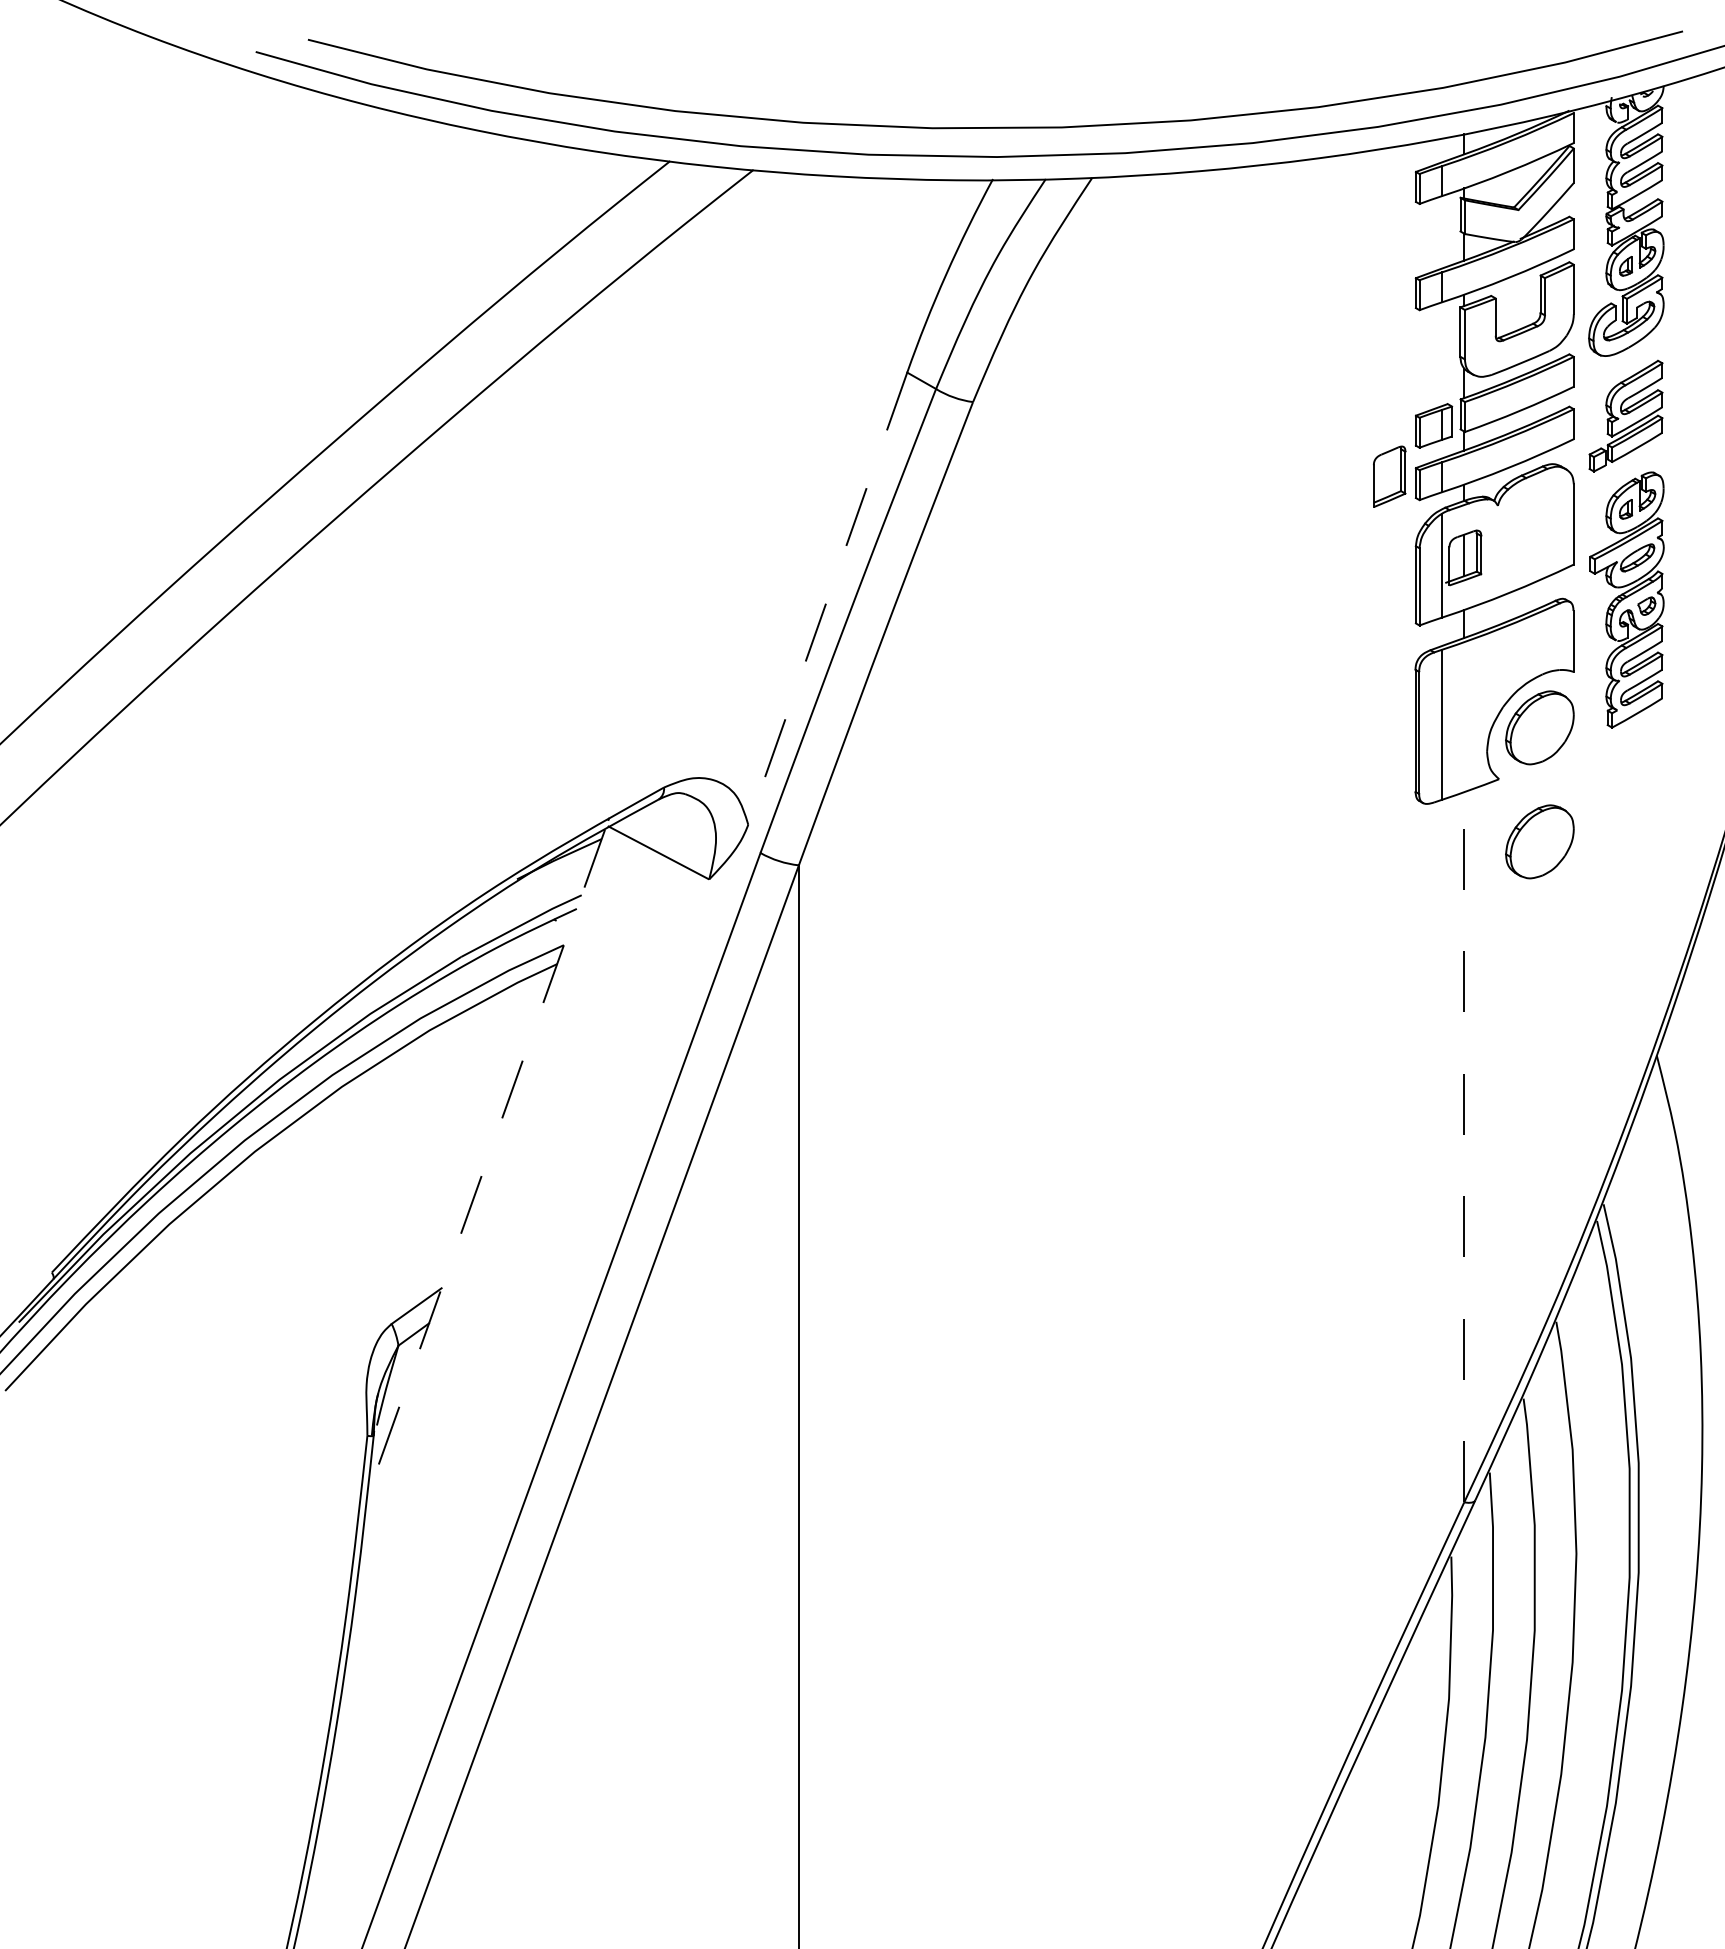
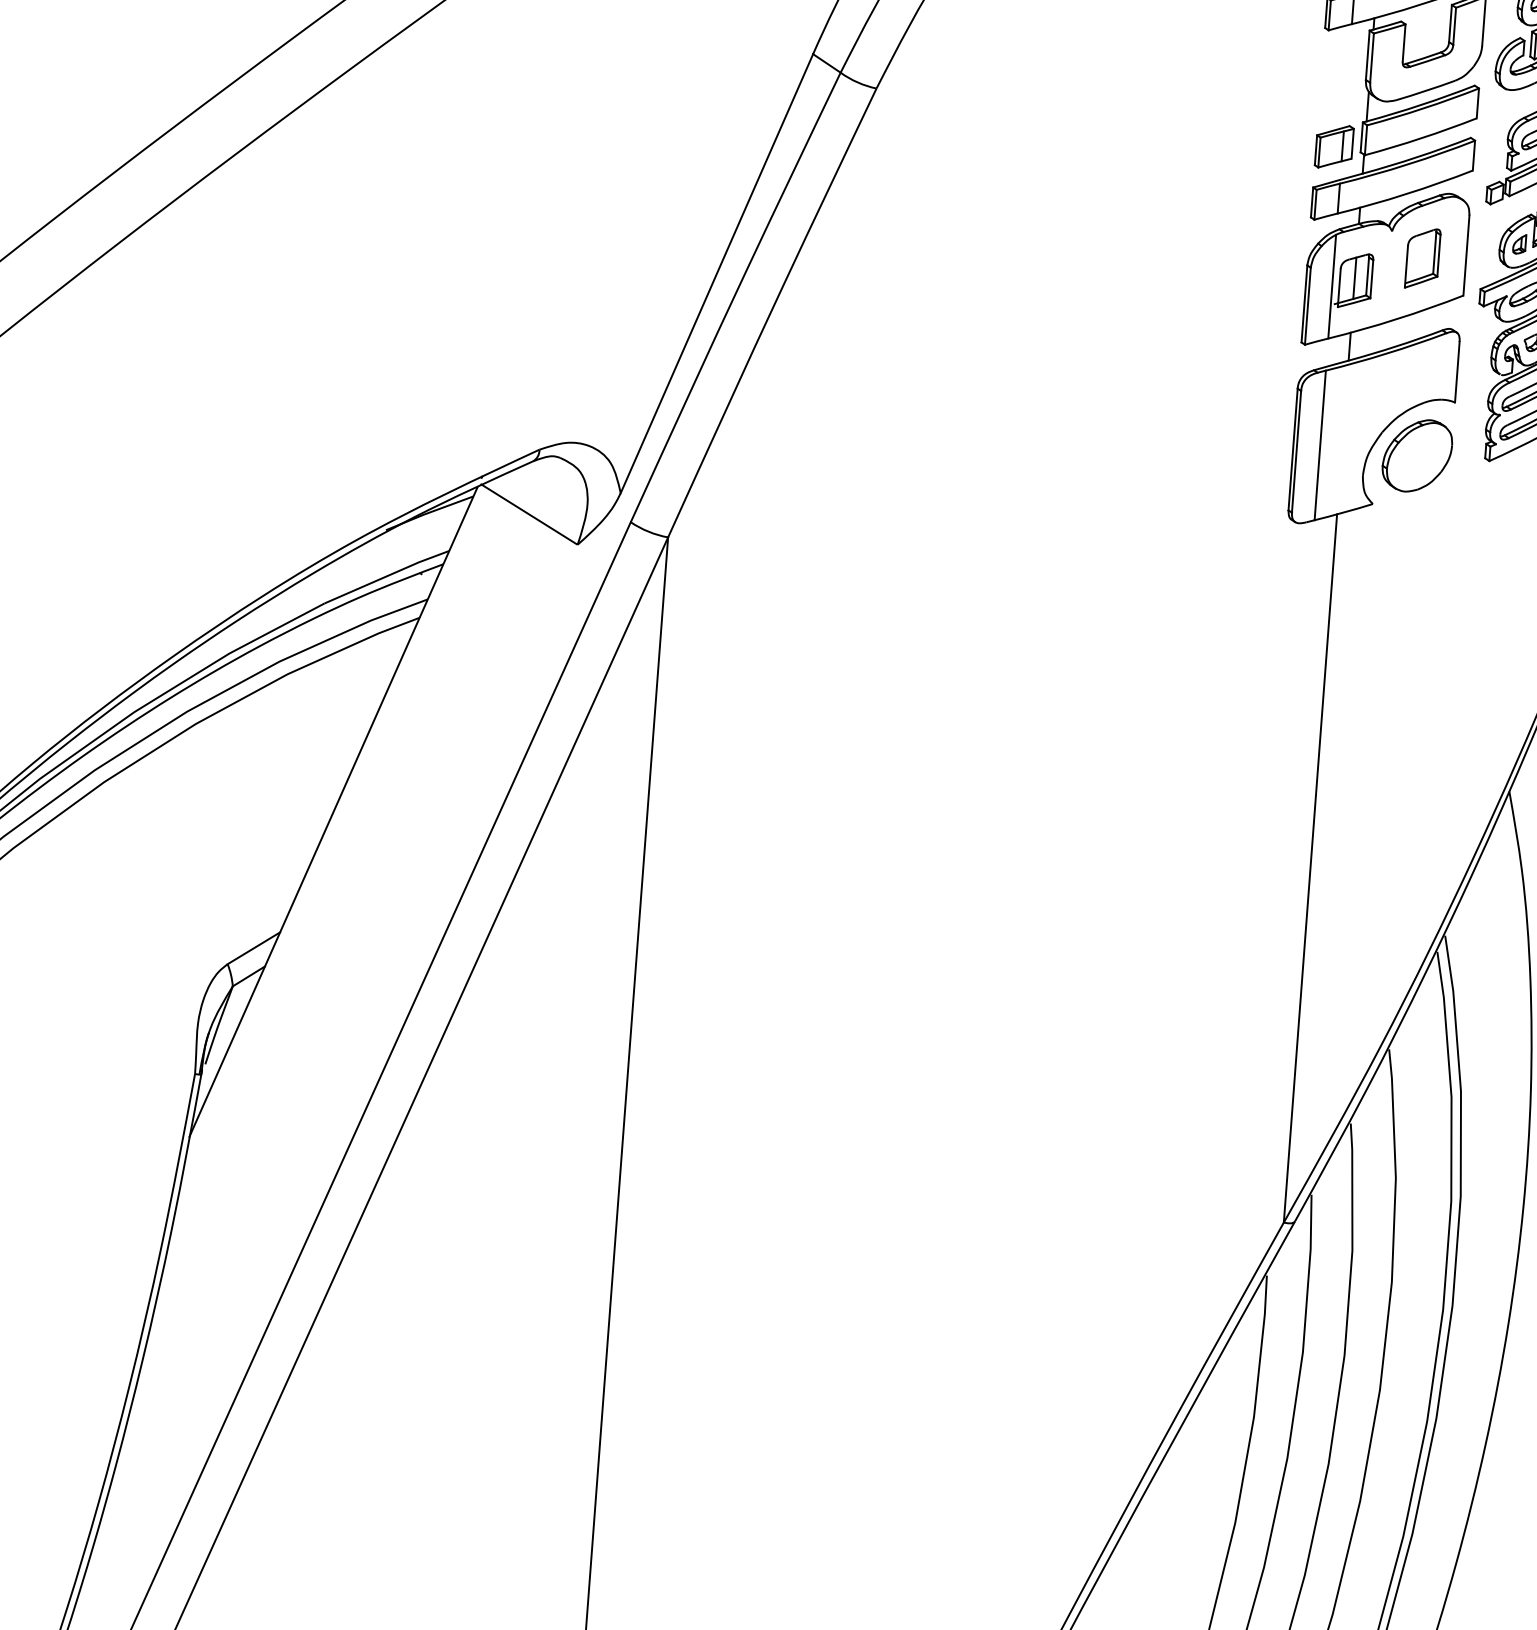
part: (1389, 476) -> (1422, 258), moved
line: (827, 598) -> (716, 273), dashed -> solid
part: (1539, 841) -> (1408, 569), removed
line: (1464, 1146) -> (1310, 867), dashed -> solid
line: (485, 1164) -> (333, 812), dashed -> solid

